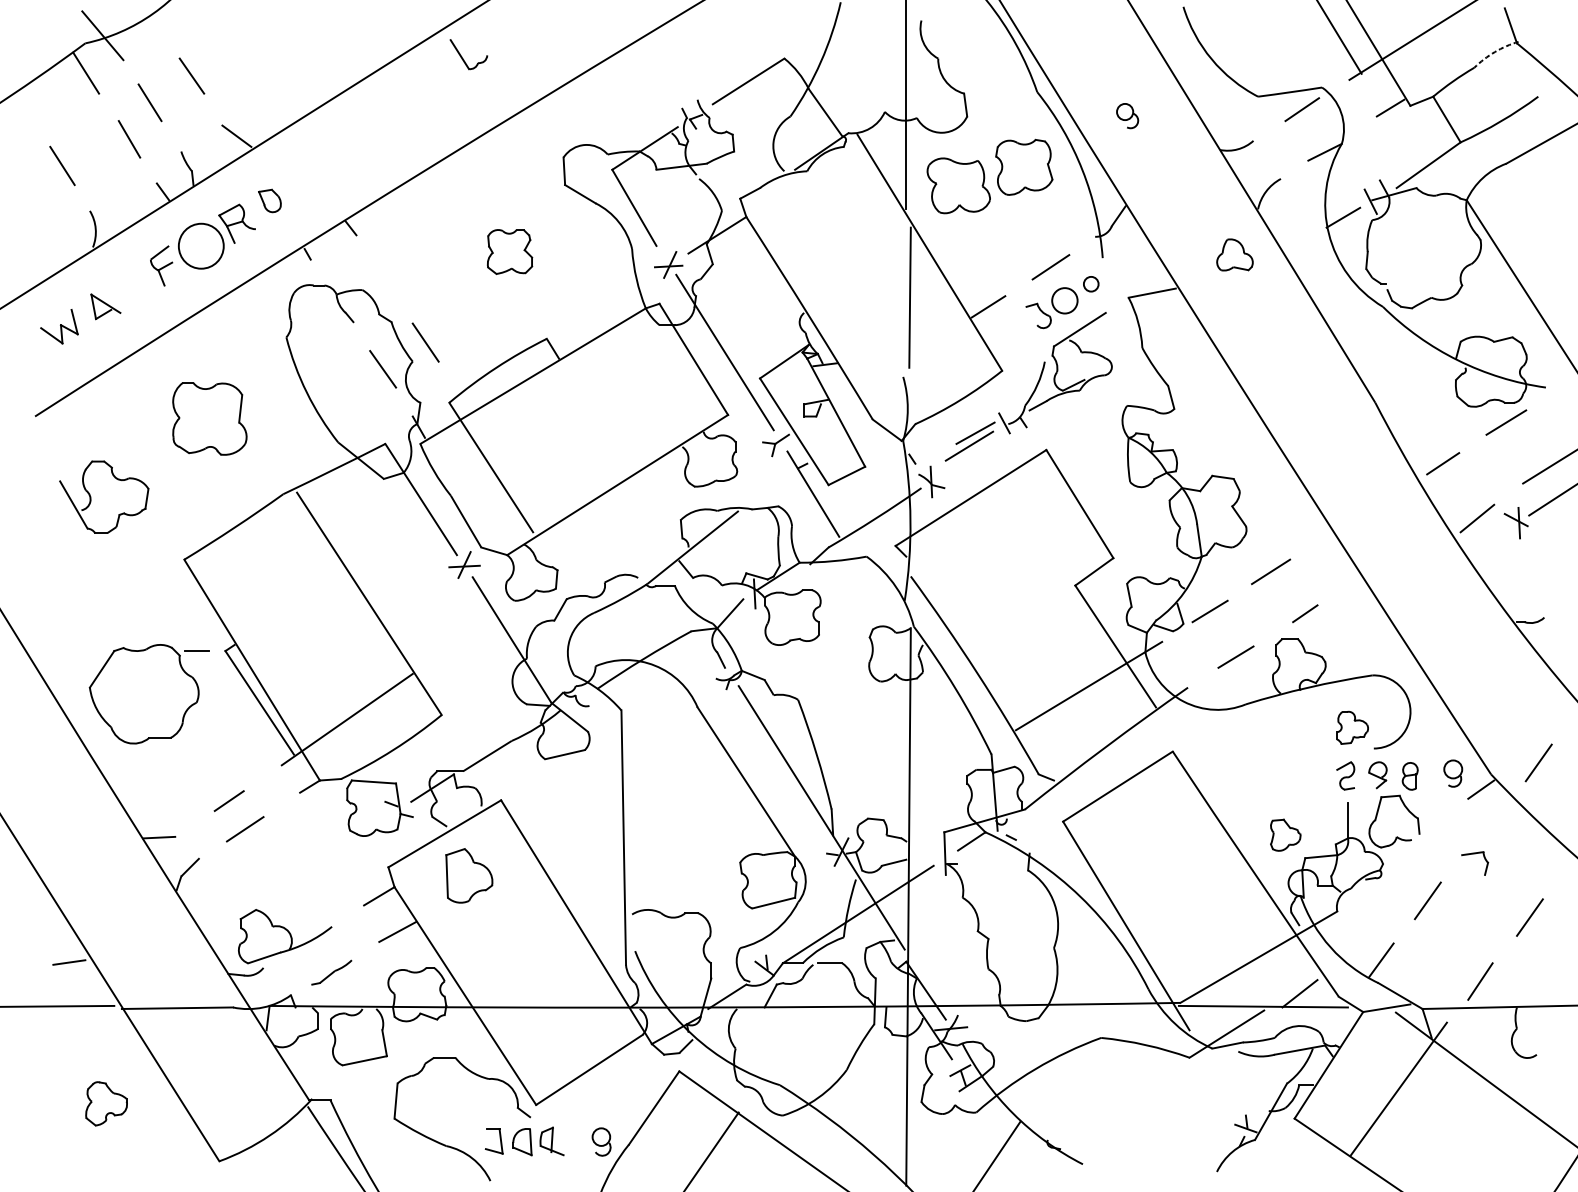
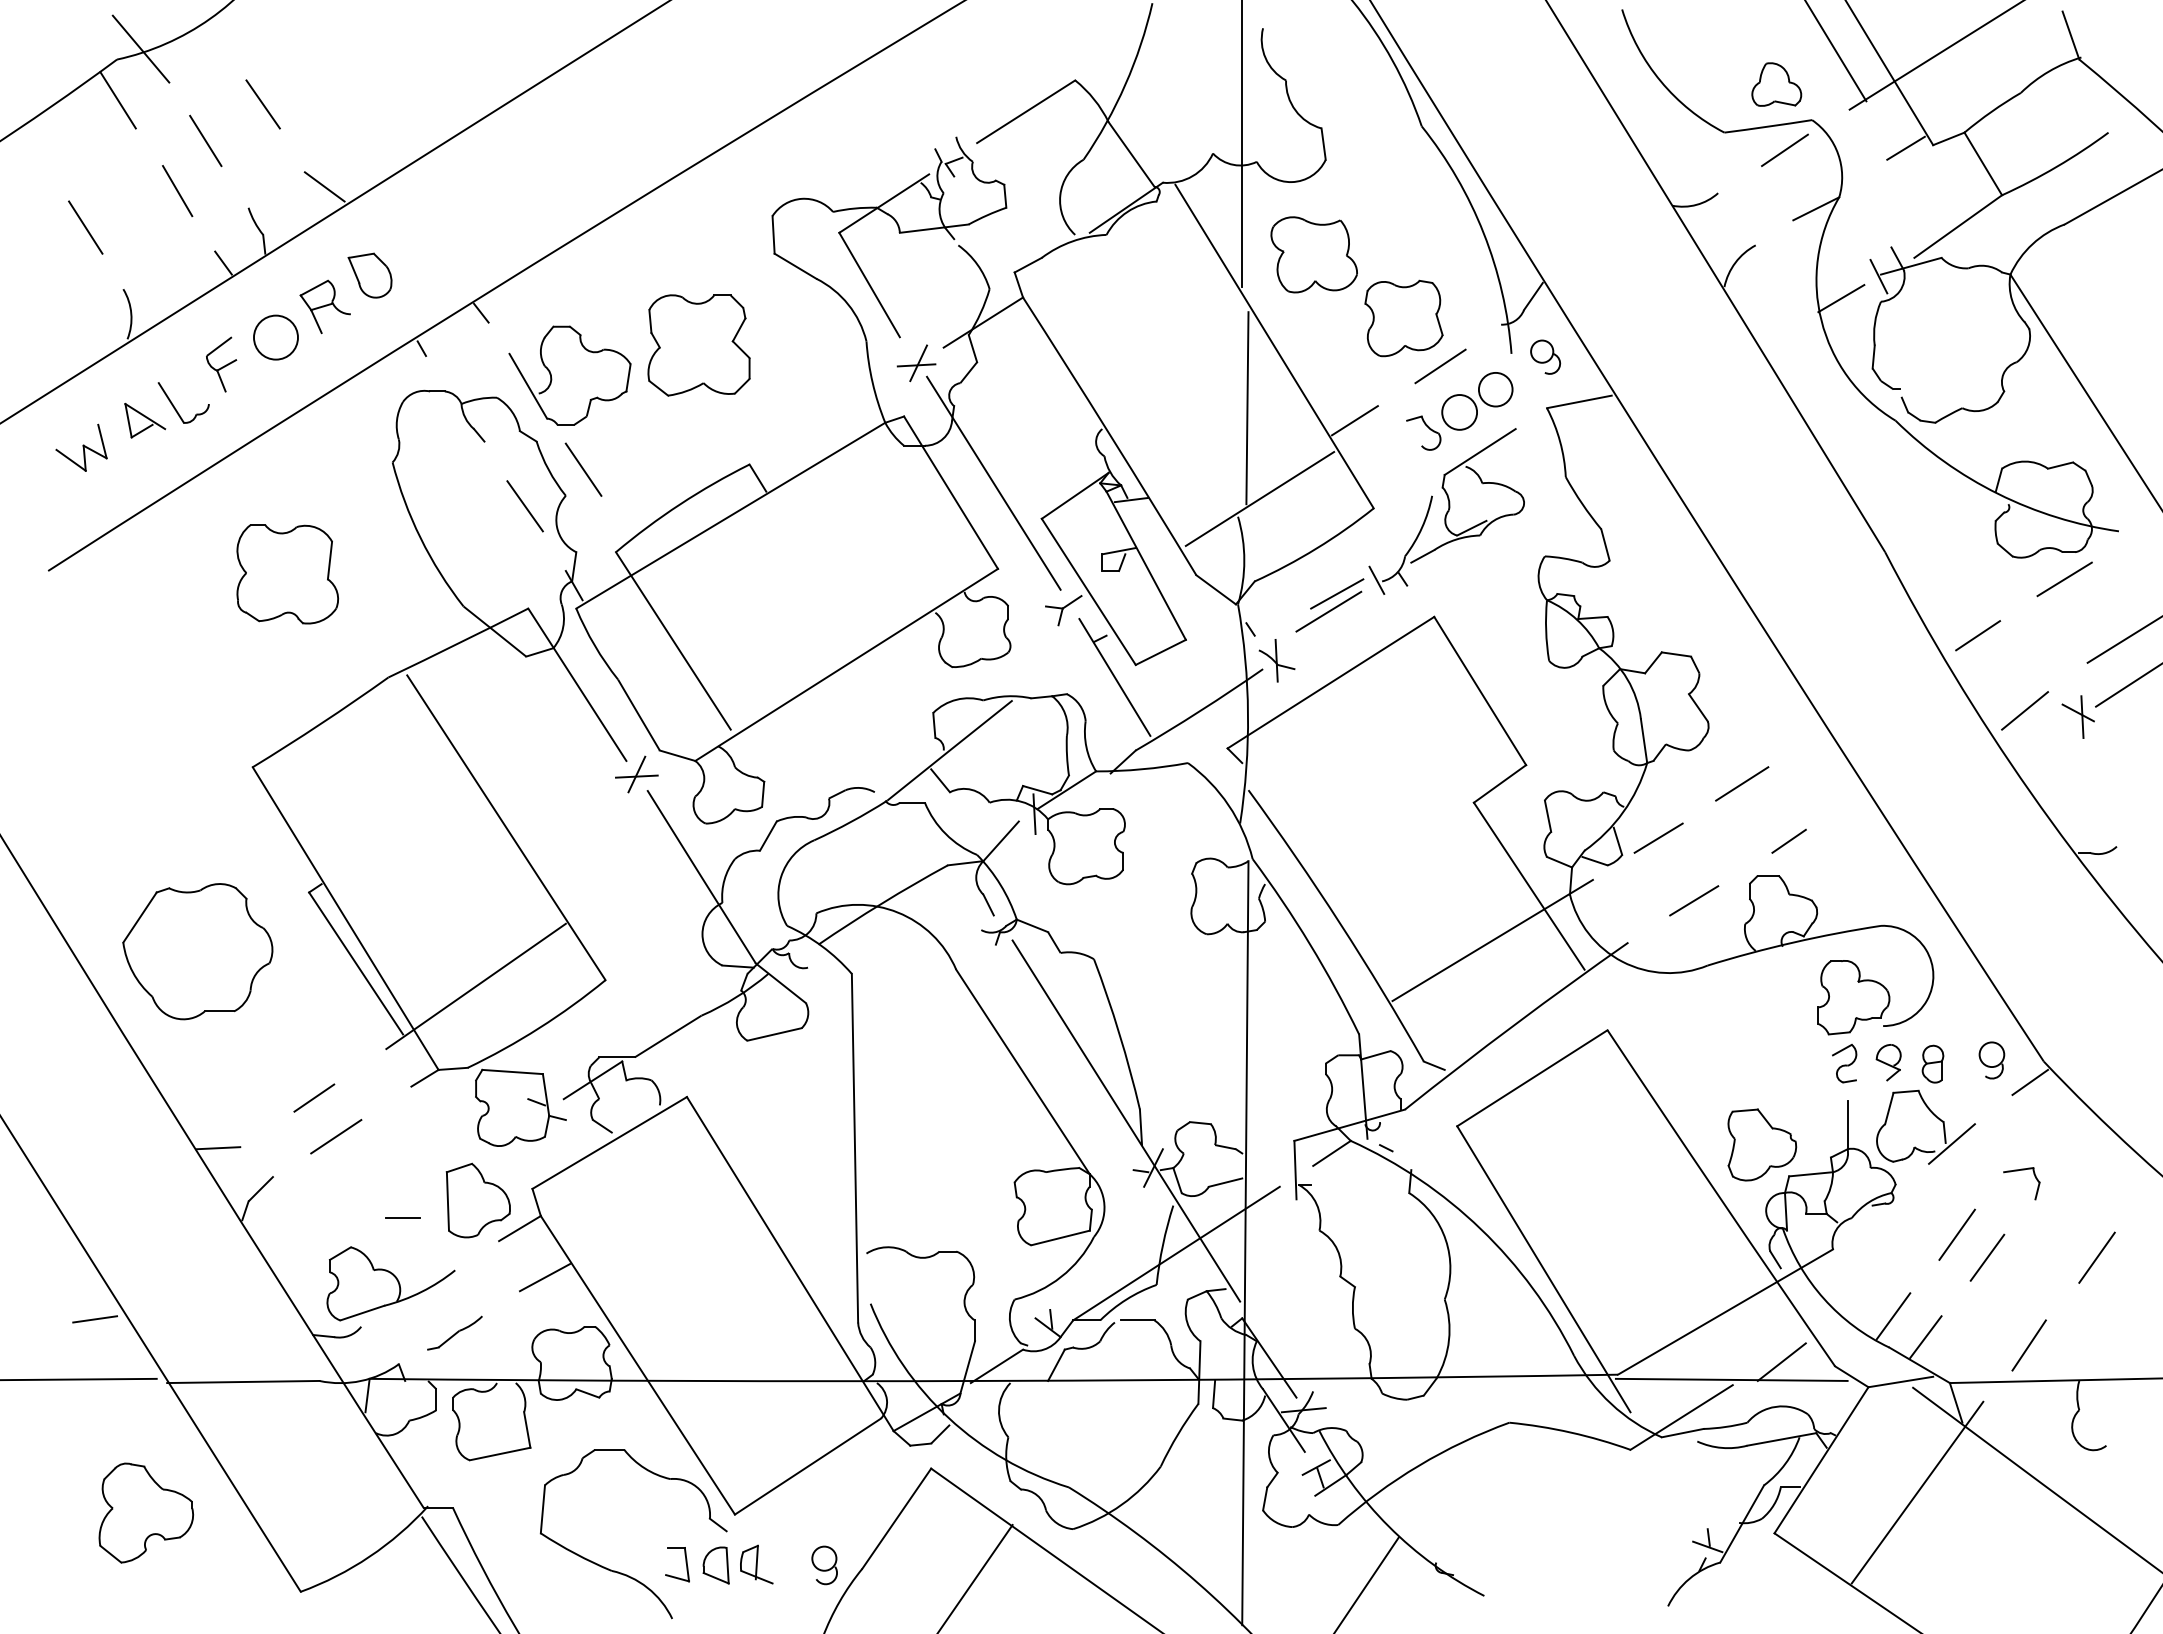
arc: (1494, 52) -> (2048, 71), dashed -> solid
part: (462, 57) -> (175, 407), moved
part: (1127, 115) -> (1545, 356), moved
part: (1023, 167) -> (1403, 318), moved
part: (269, 200) -> (369, 275), size x1.43
circle: (201, 246) -> (276, 337), size x0.71
part: (509, 251) -> (698, 345), size x1.67
part: (1234, 254) -> (1776, 84), moved
circle: (1091, 284) -> (1495, 389), size x1.67
line: (918, 363) -> (1259, 498), added
part: (91, 499) -> (552, 378), moved
line: (196, 650) -> (402, 1217), moved
part: (1352, 727) -> (1853, 997), size x1.67
line: (1538, 762) -> (2108, 1045), removed
part: (1285, 834) -> (1762, 1144), size x1.67
line: (1423, 834) -> (1951, 1143), added
part: (468, 875) -> (477, 1200), moved
line: (1450, 917) -> (1987, 1257), added
line: (1404, 975) -> (1925, 1336), added
part: (106, 1103) -> (145, 1512), size x1.67

